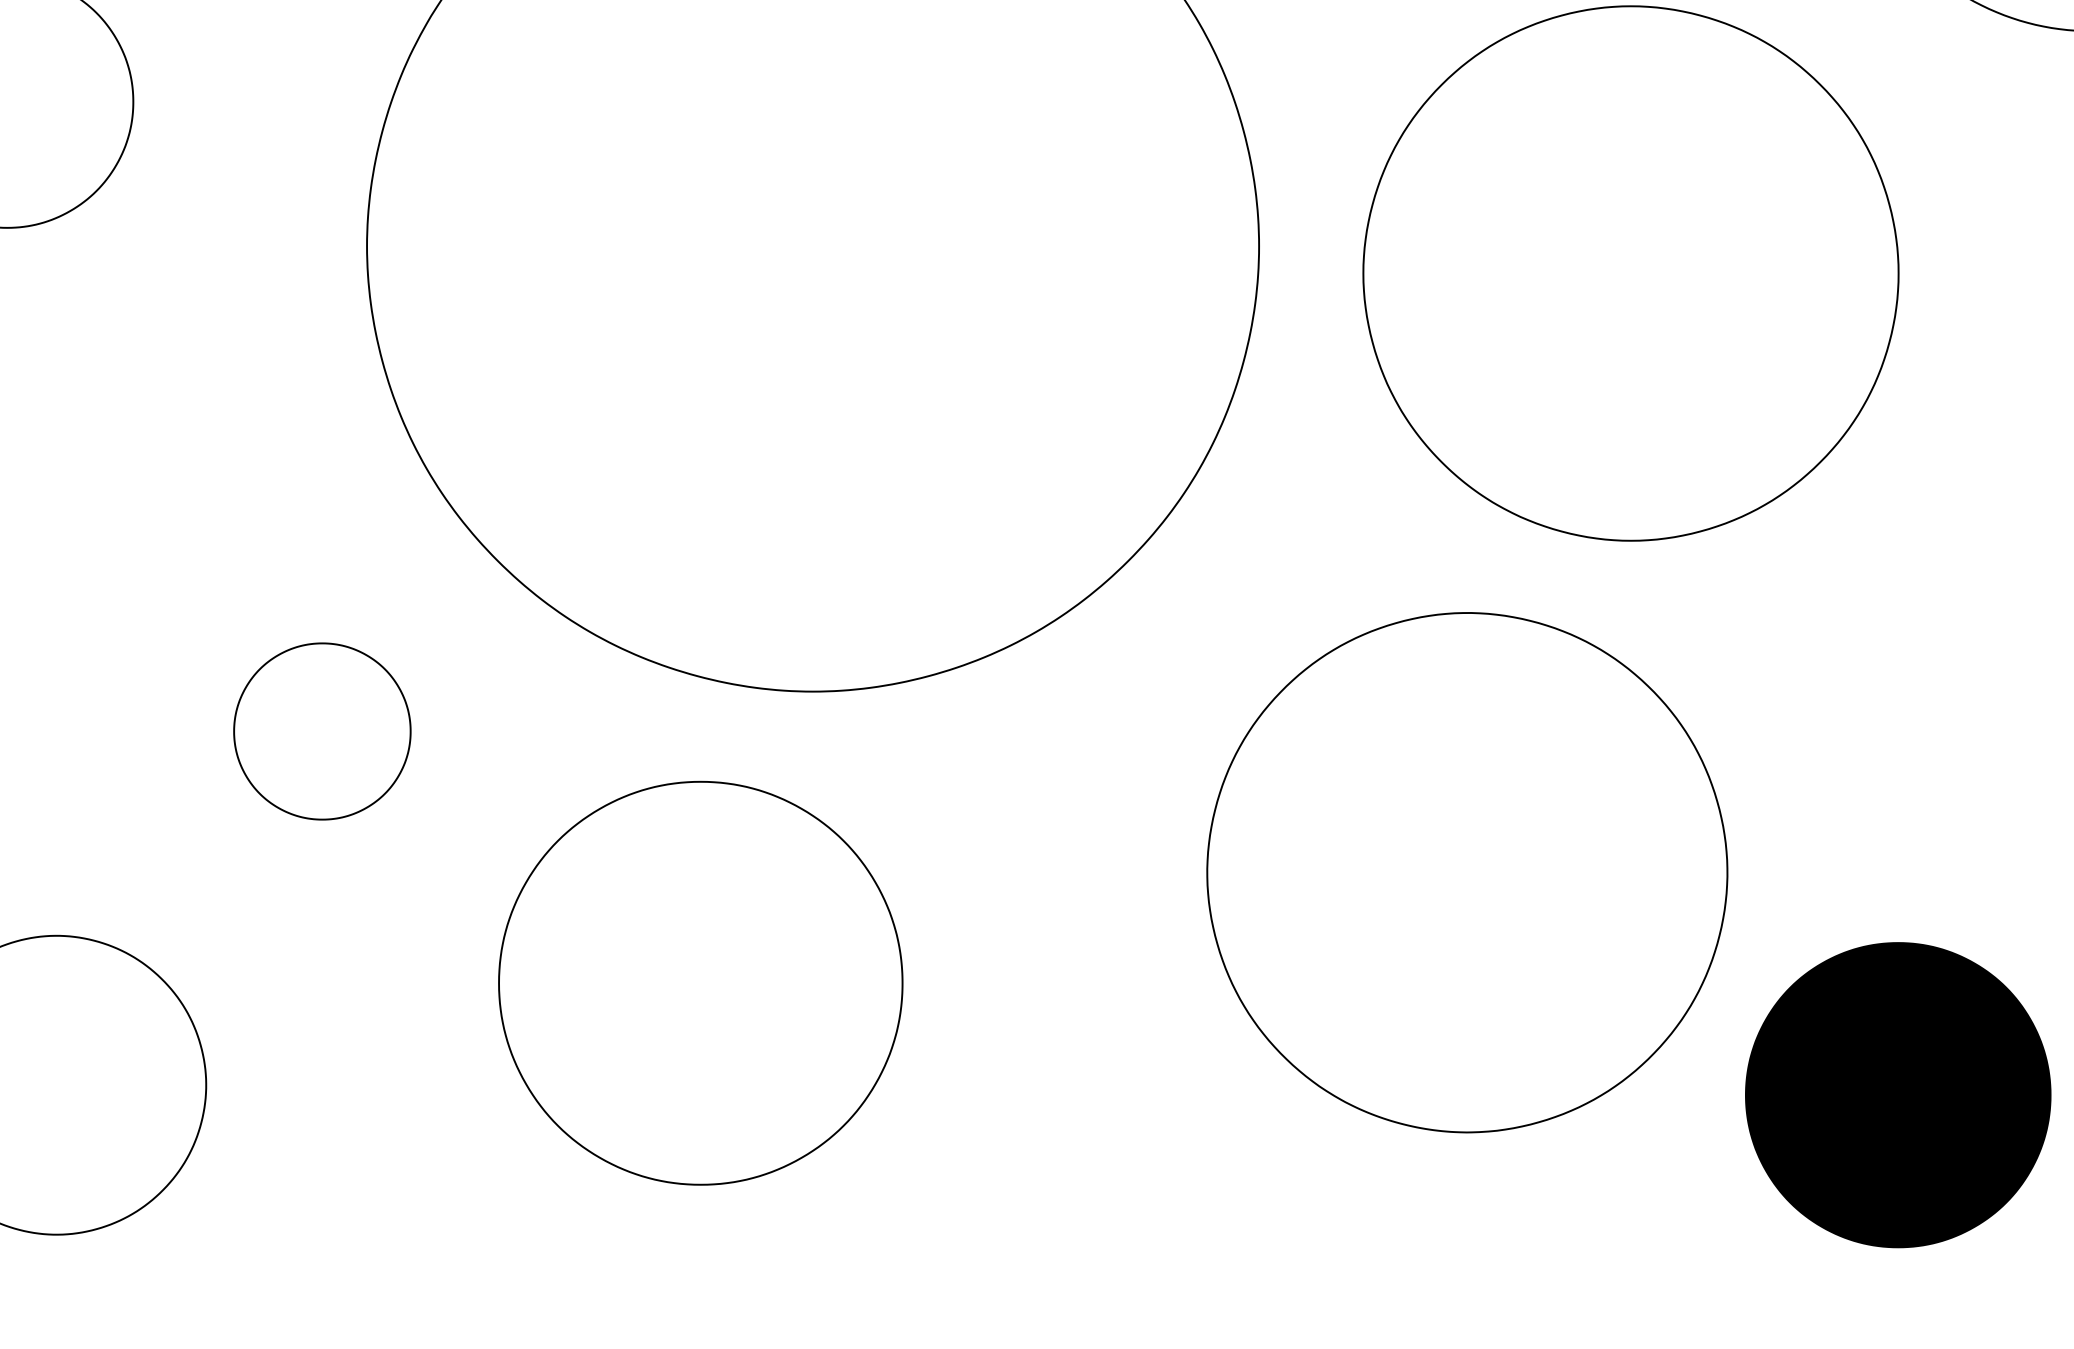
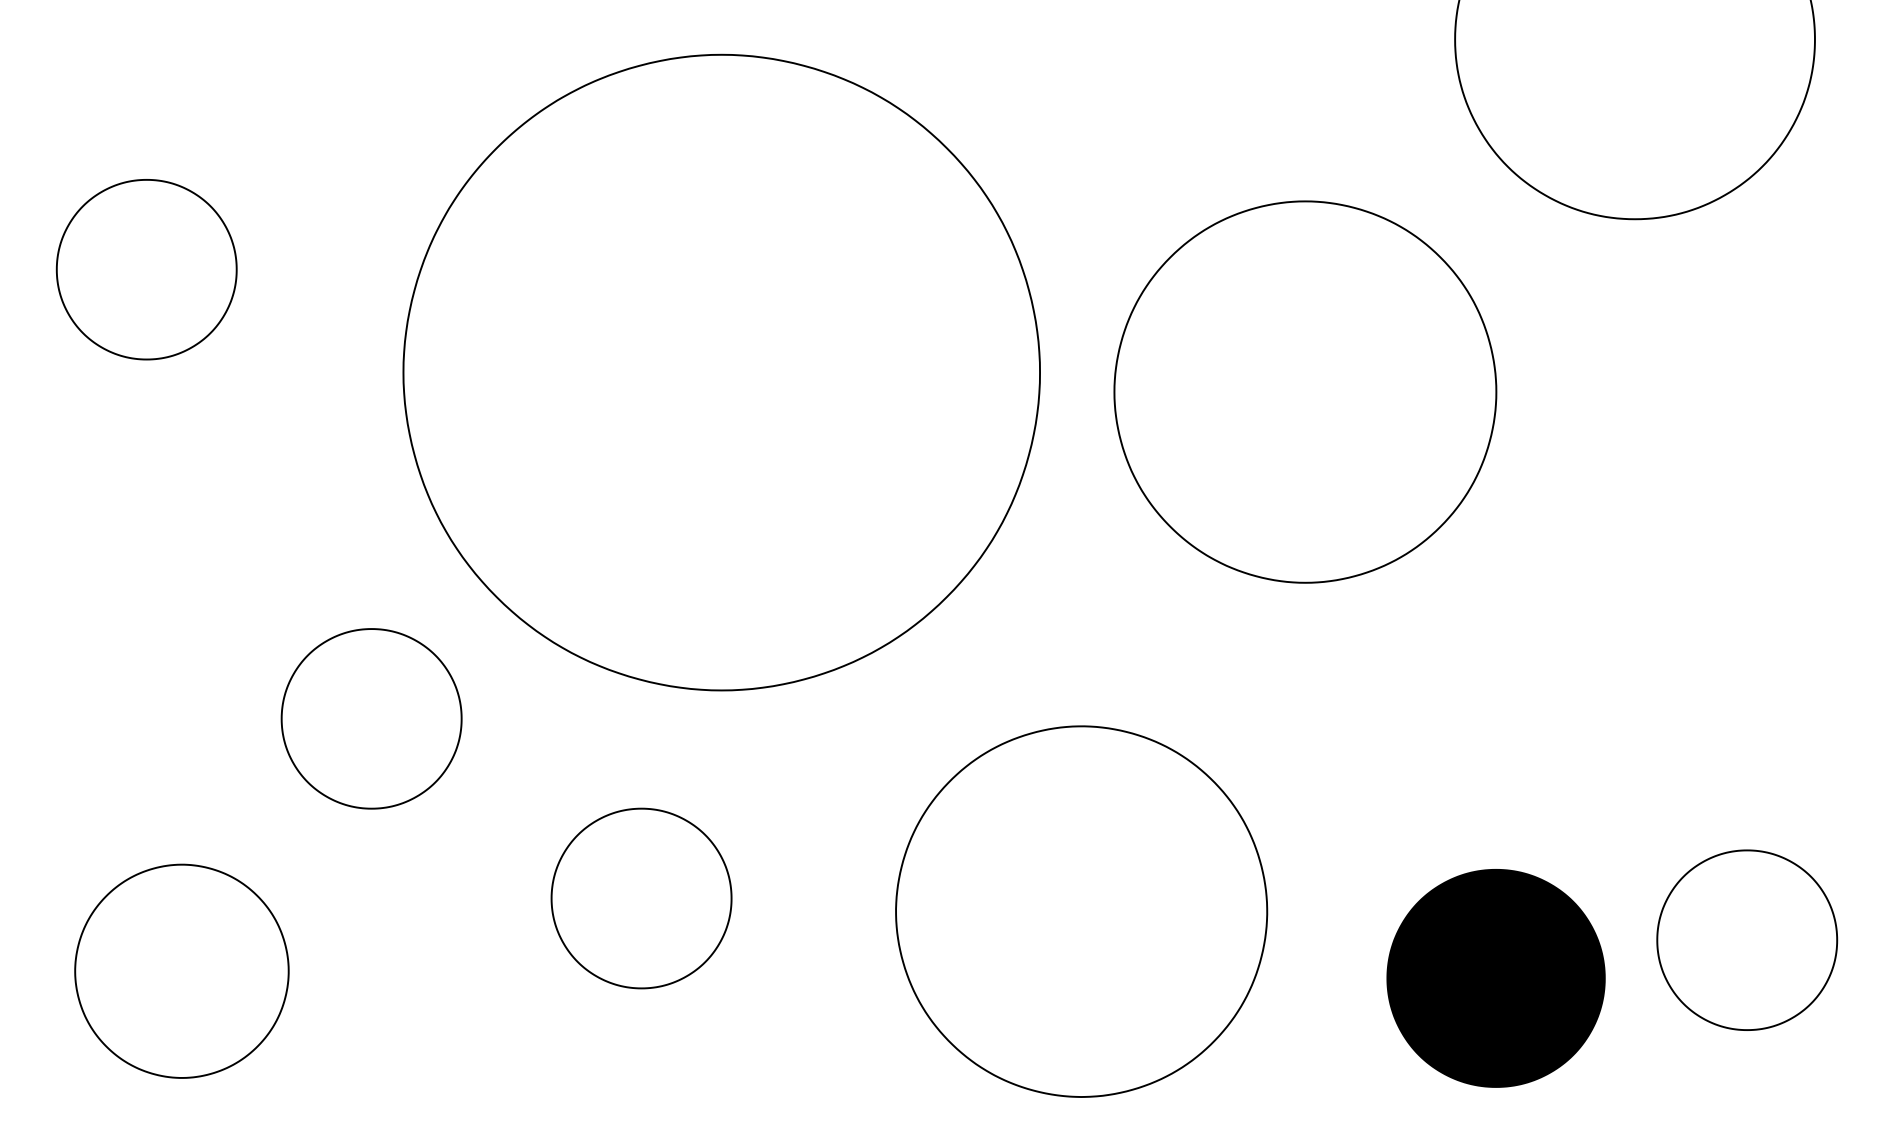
part: (322, 730) -> (371, 718), size x1.43
part: (1467, 872) -> (1081, 911), moved
part: (700, 983) -> (641, 898), size x0.62

